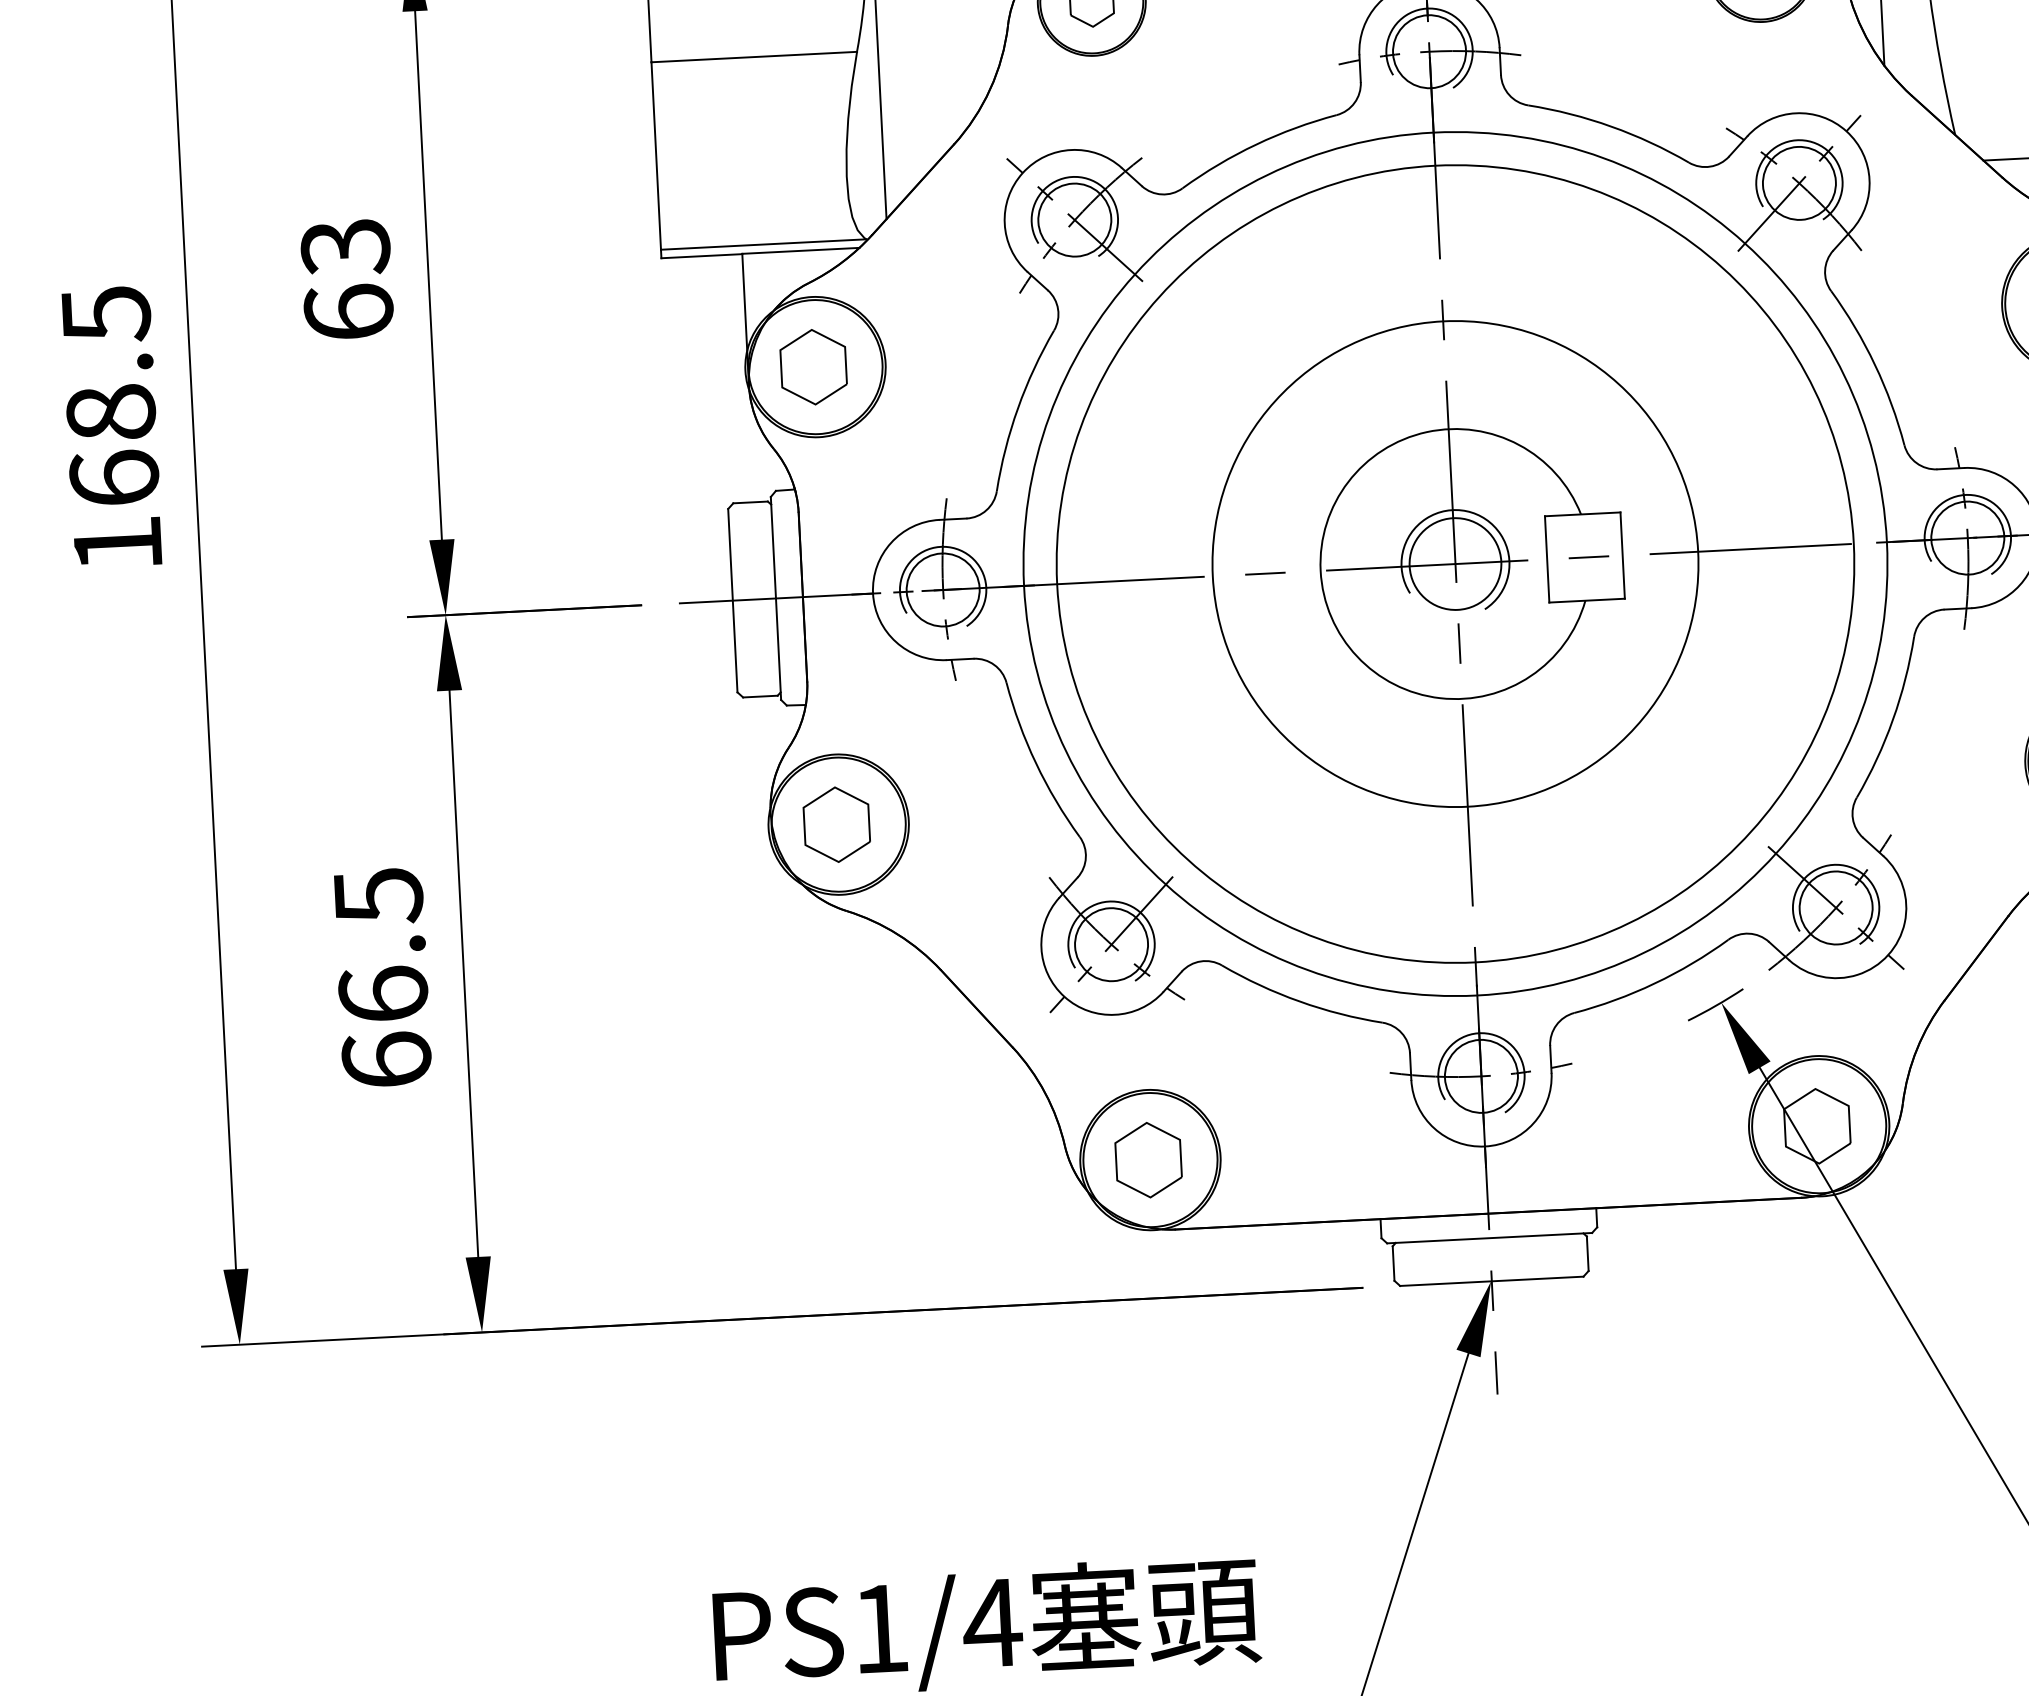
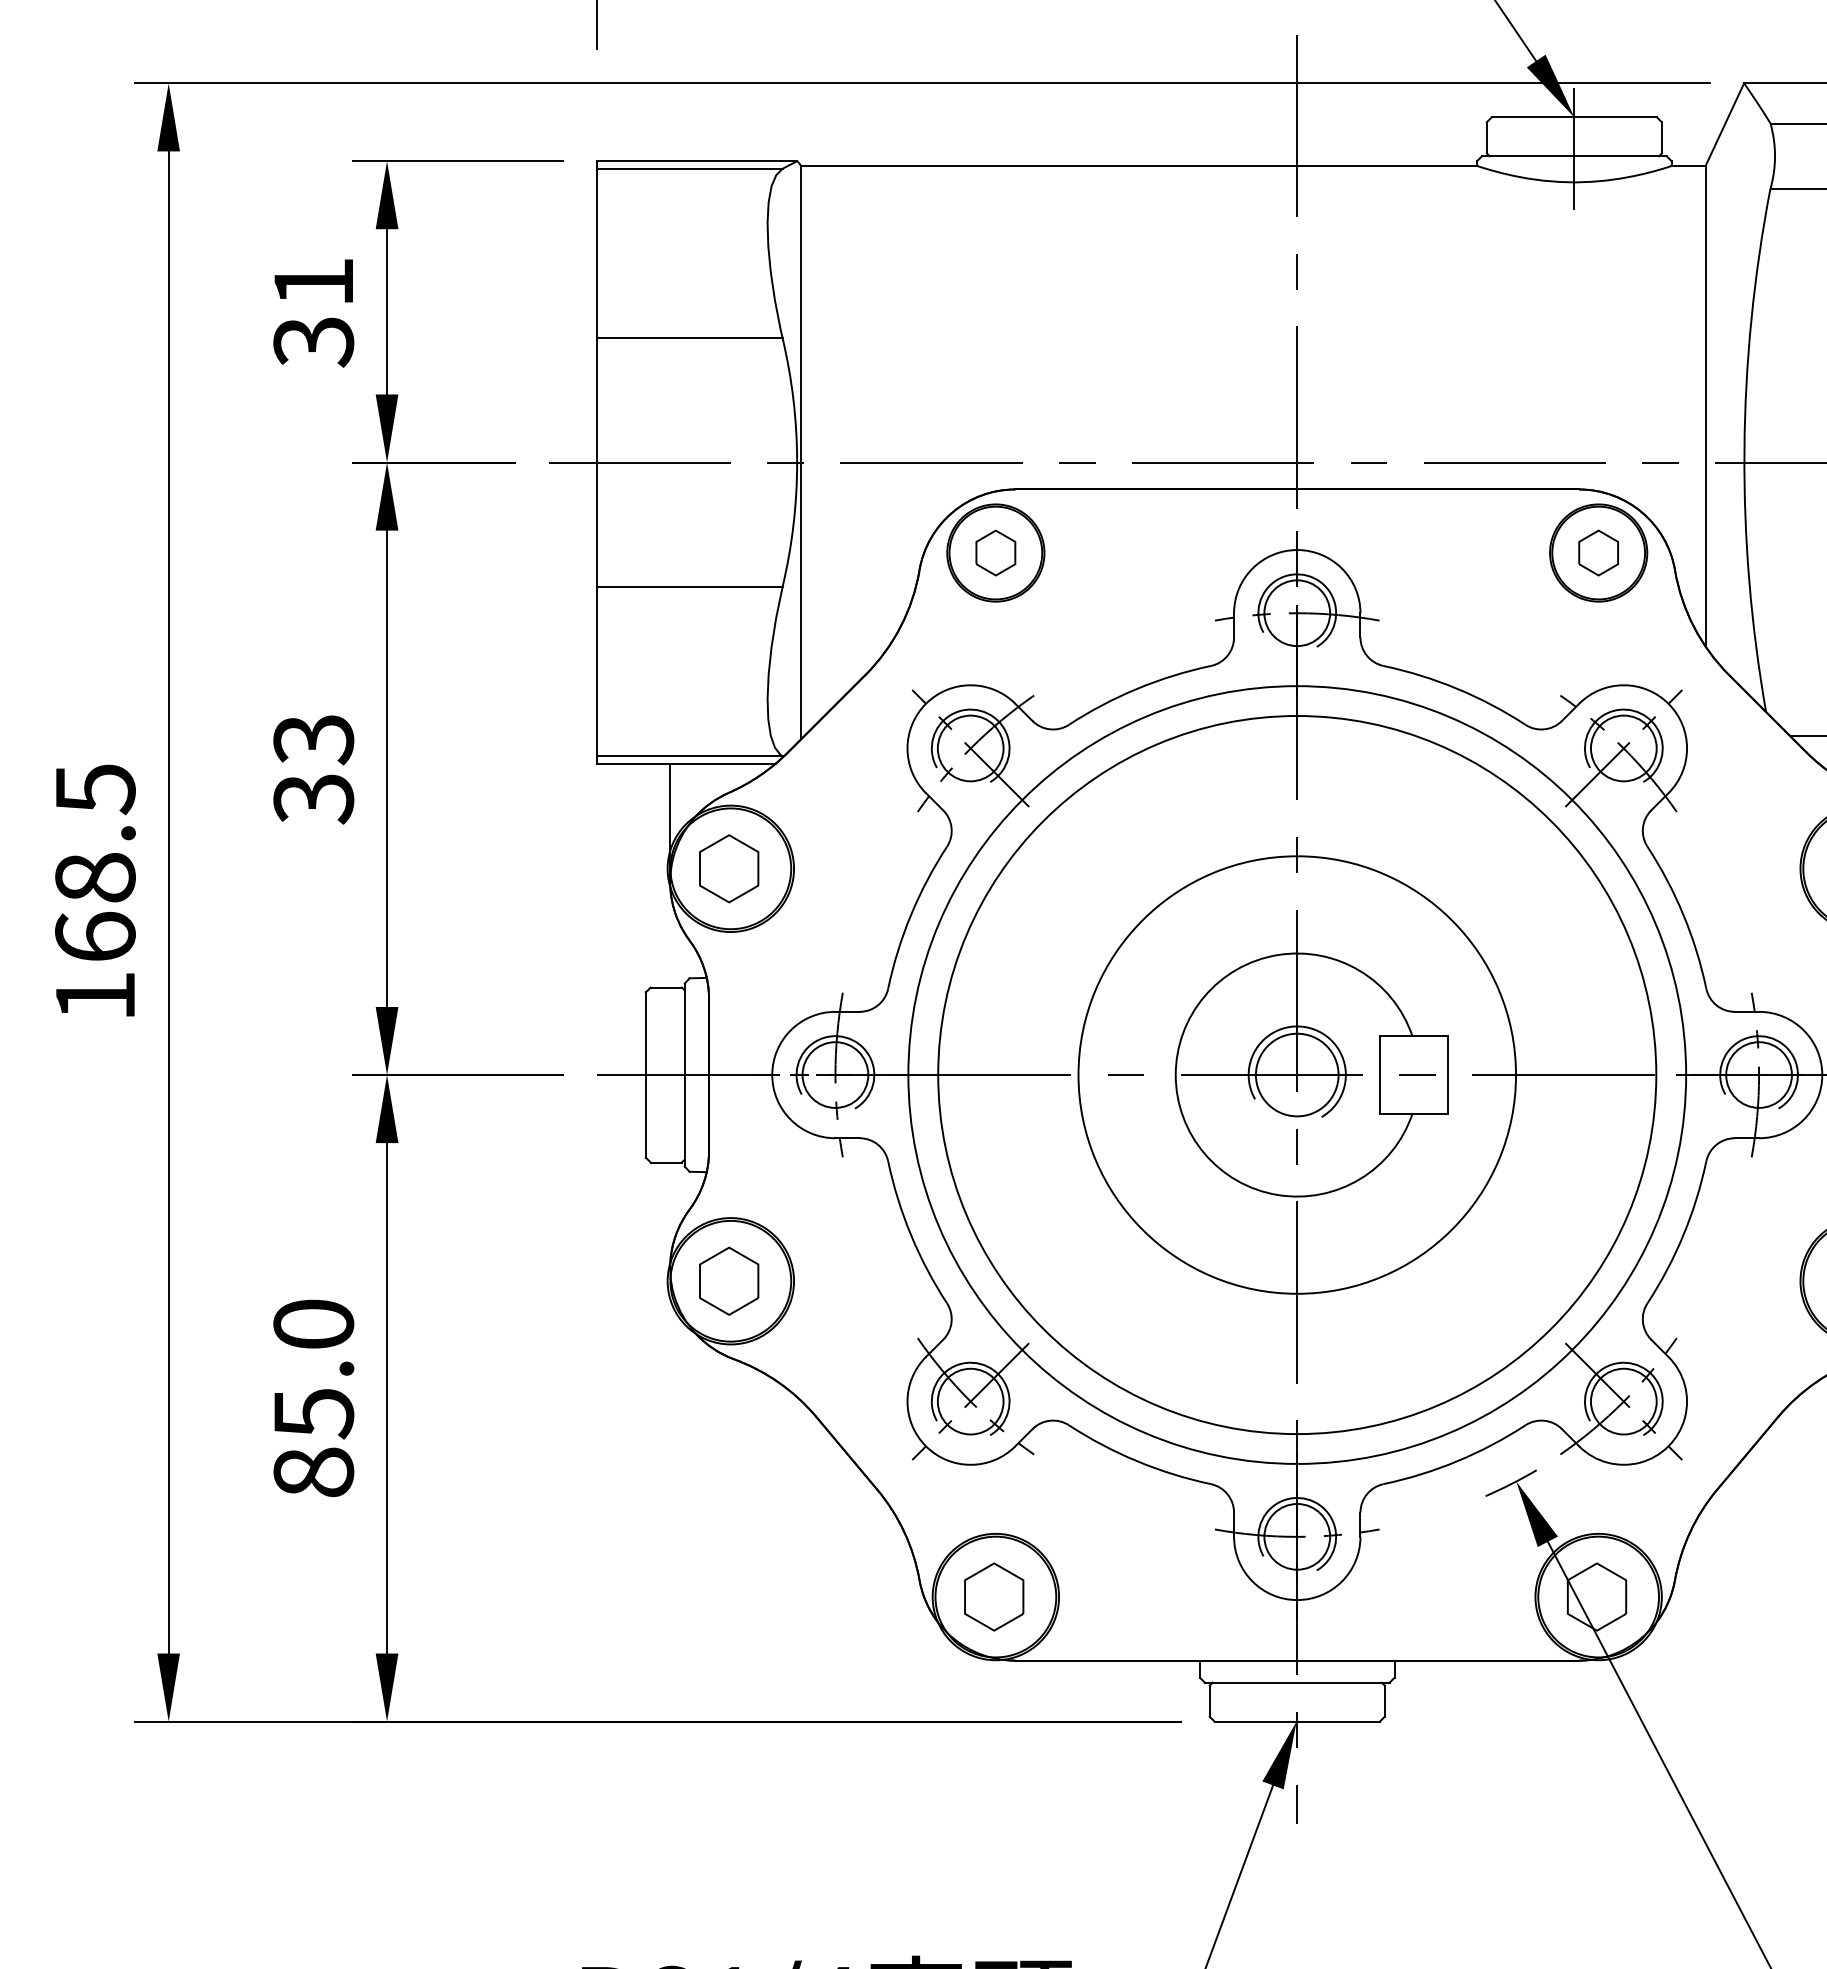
text: (348, 312) -> (313, 798), 63 -> 33
text: (382, 978) -> (313, 1398), 66.5 -> 85.0

